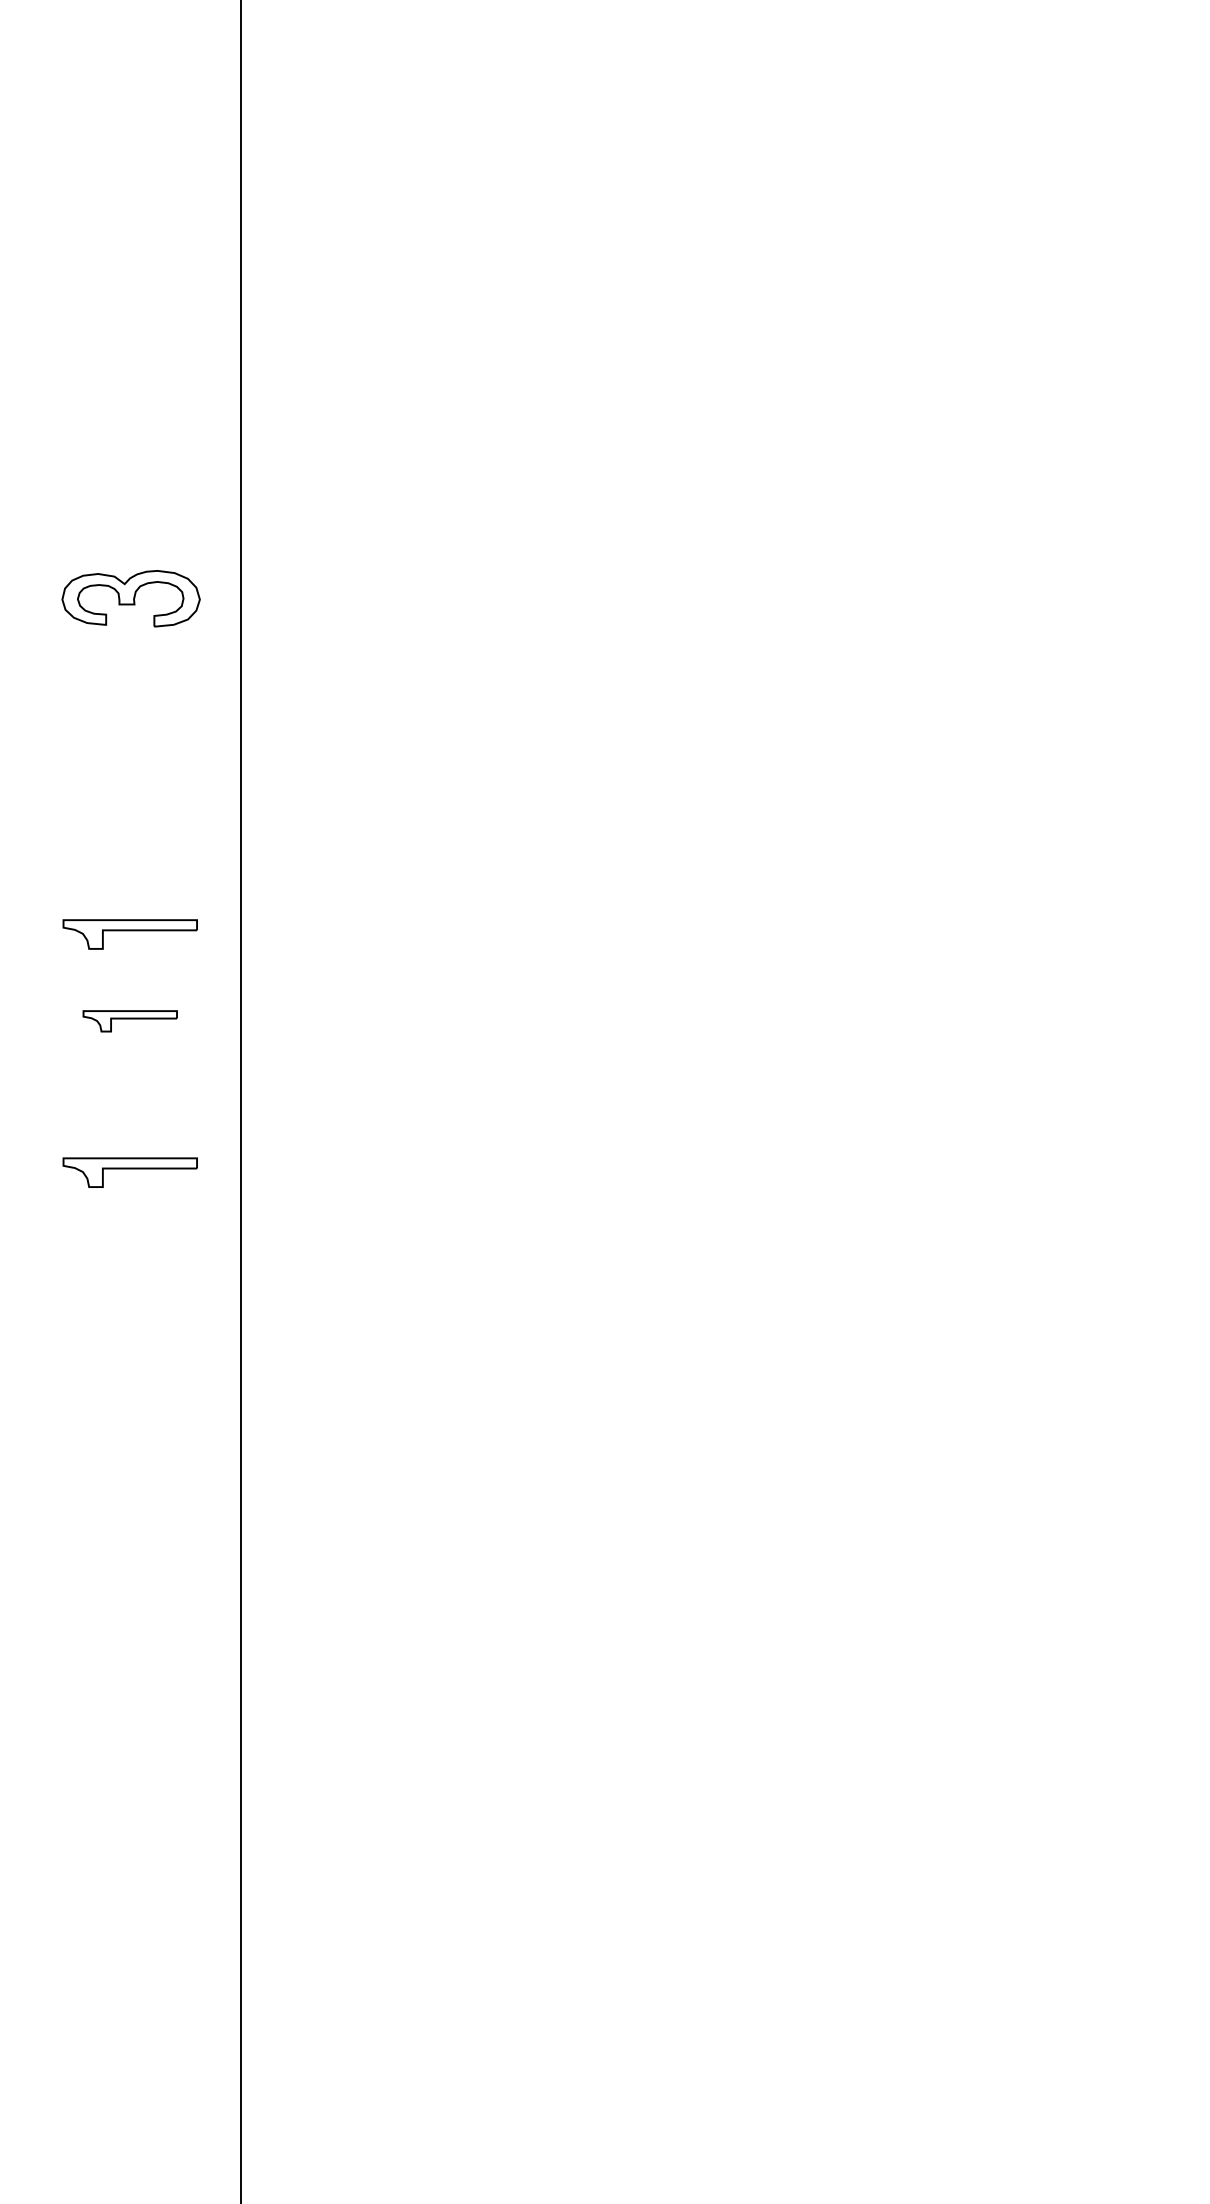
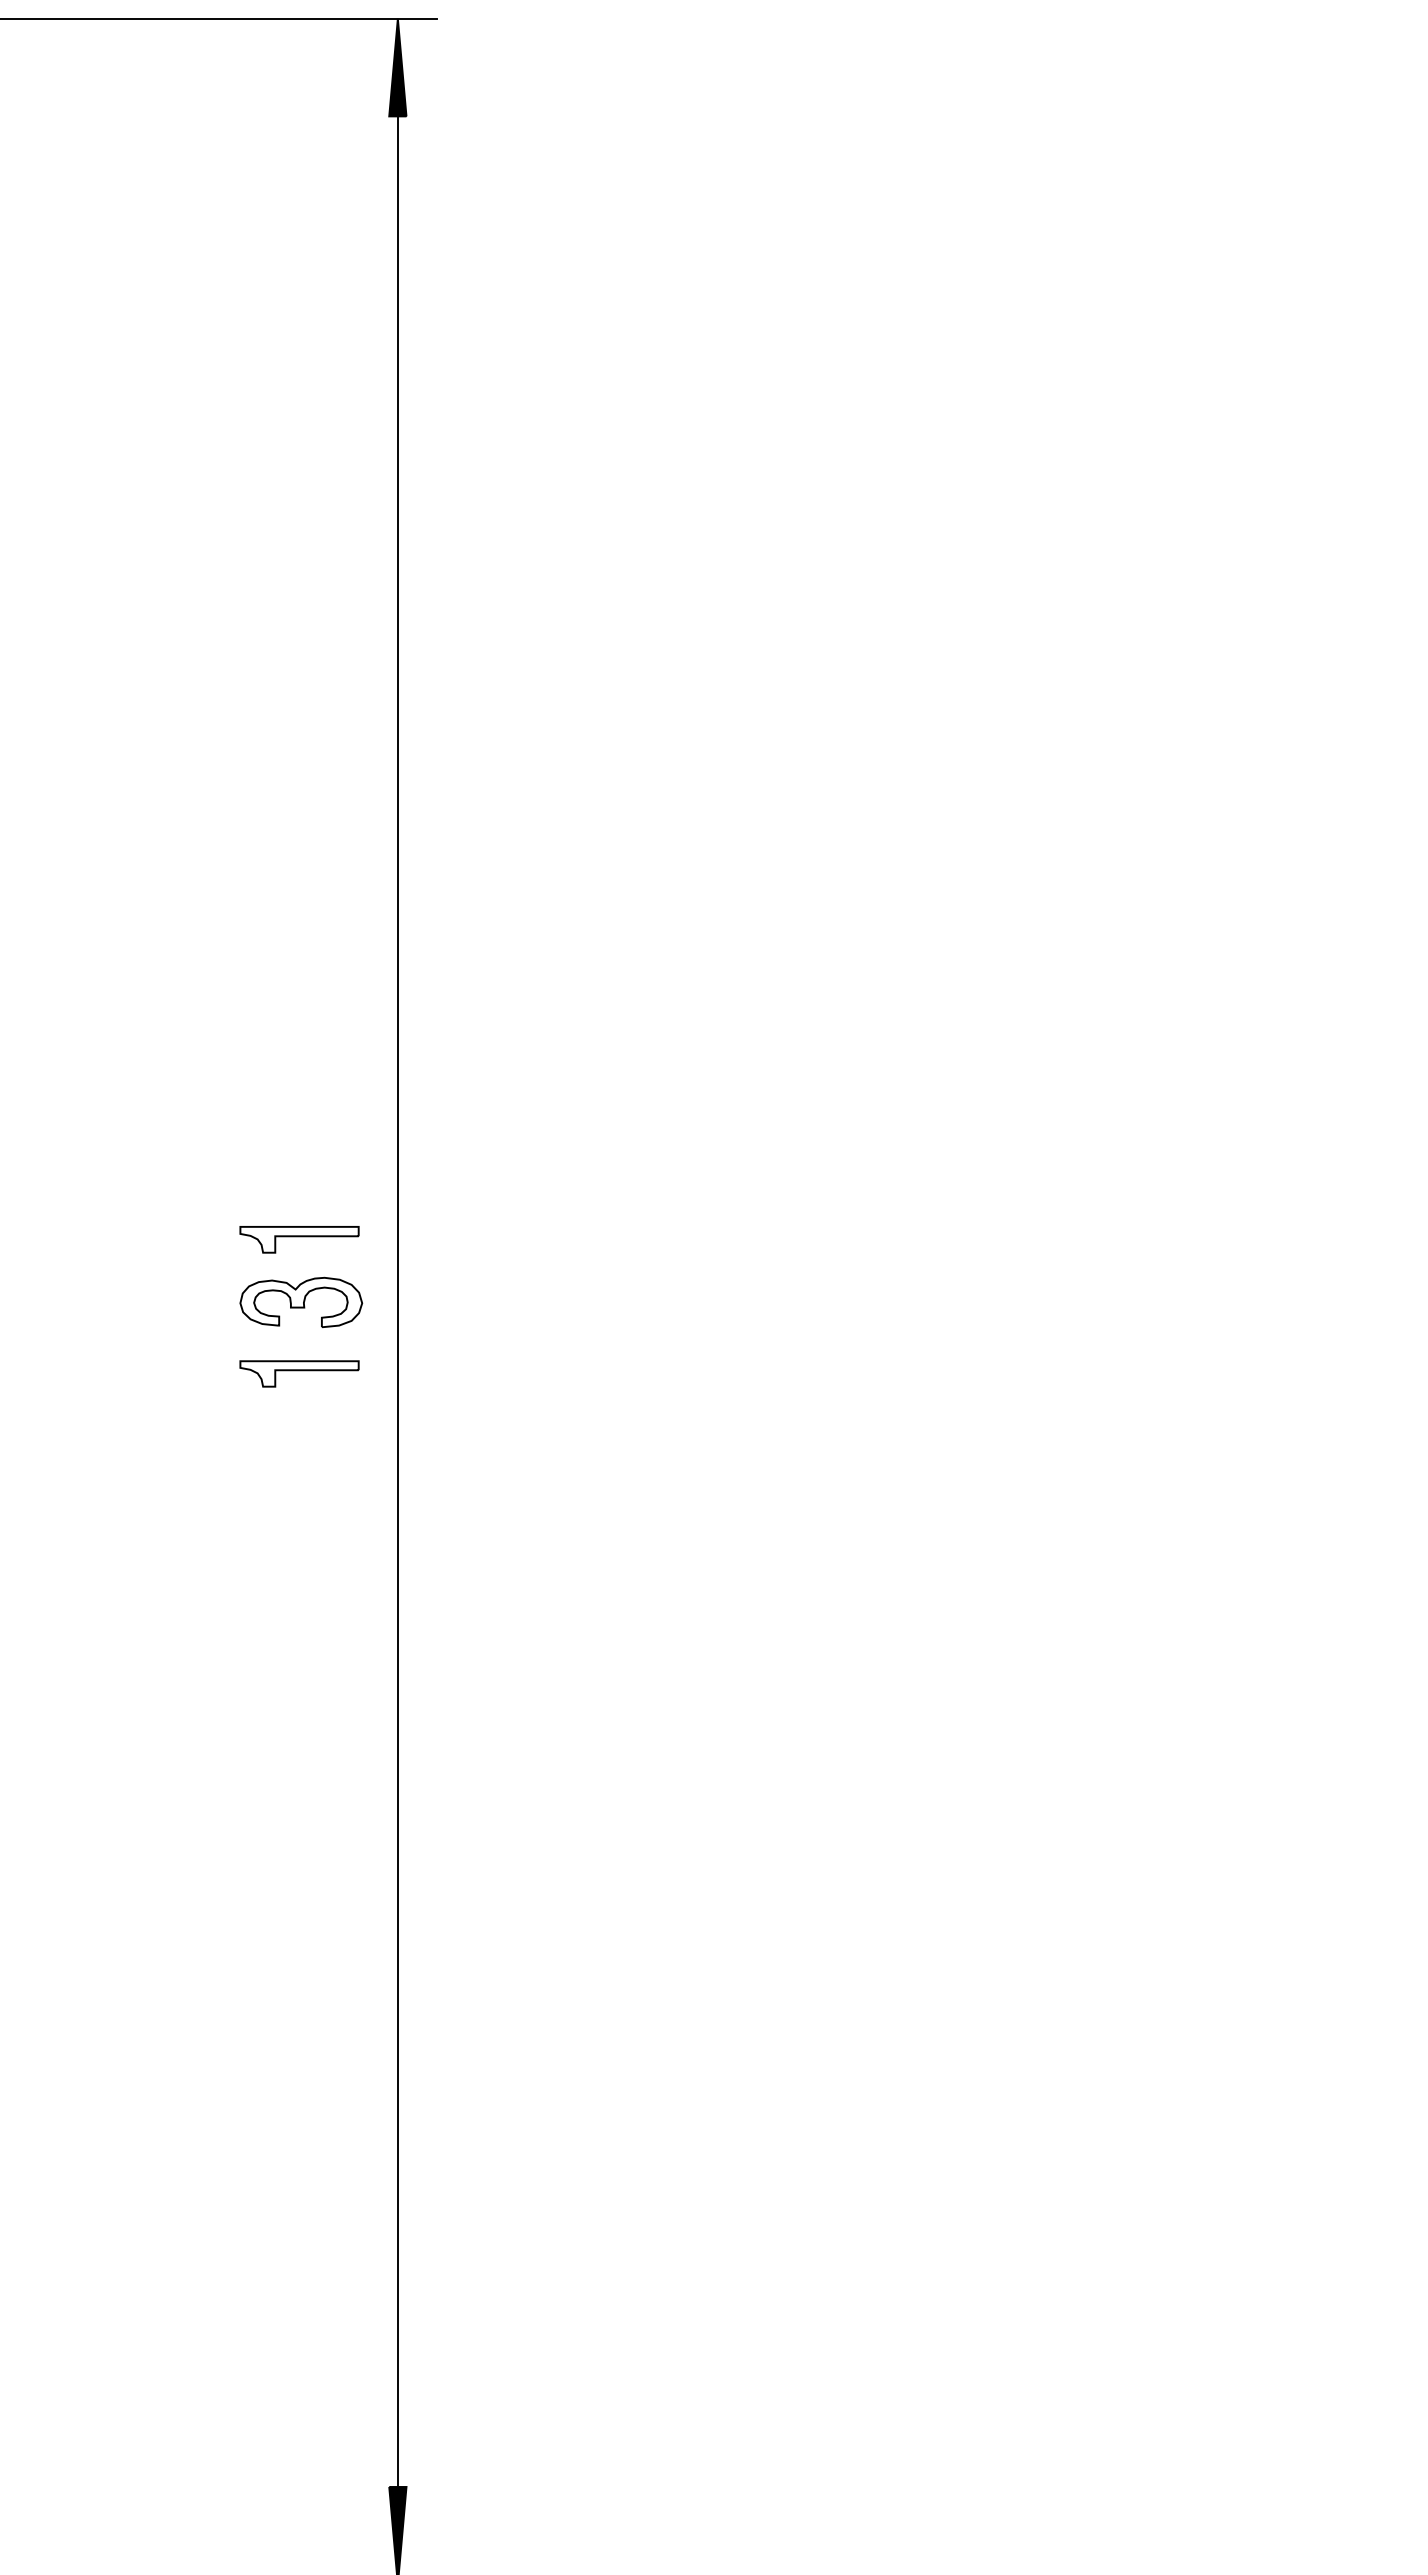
part: (131, 597) -> (301, 1301), moved
part: (130, 934) -> (299, 1162), removed
part: (130, 1020) -> (299, 1239), size x1.43

